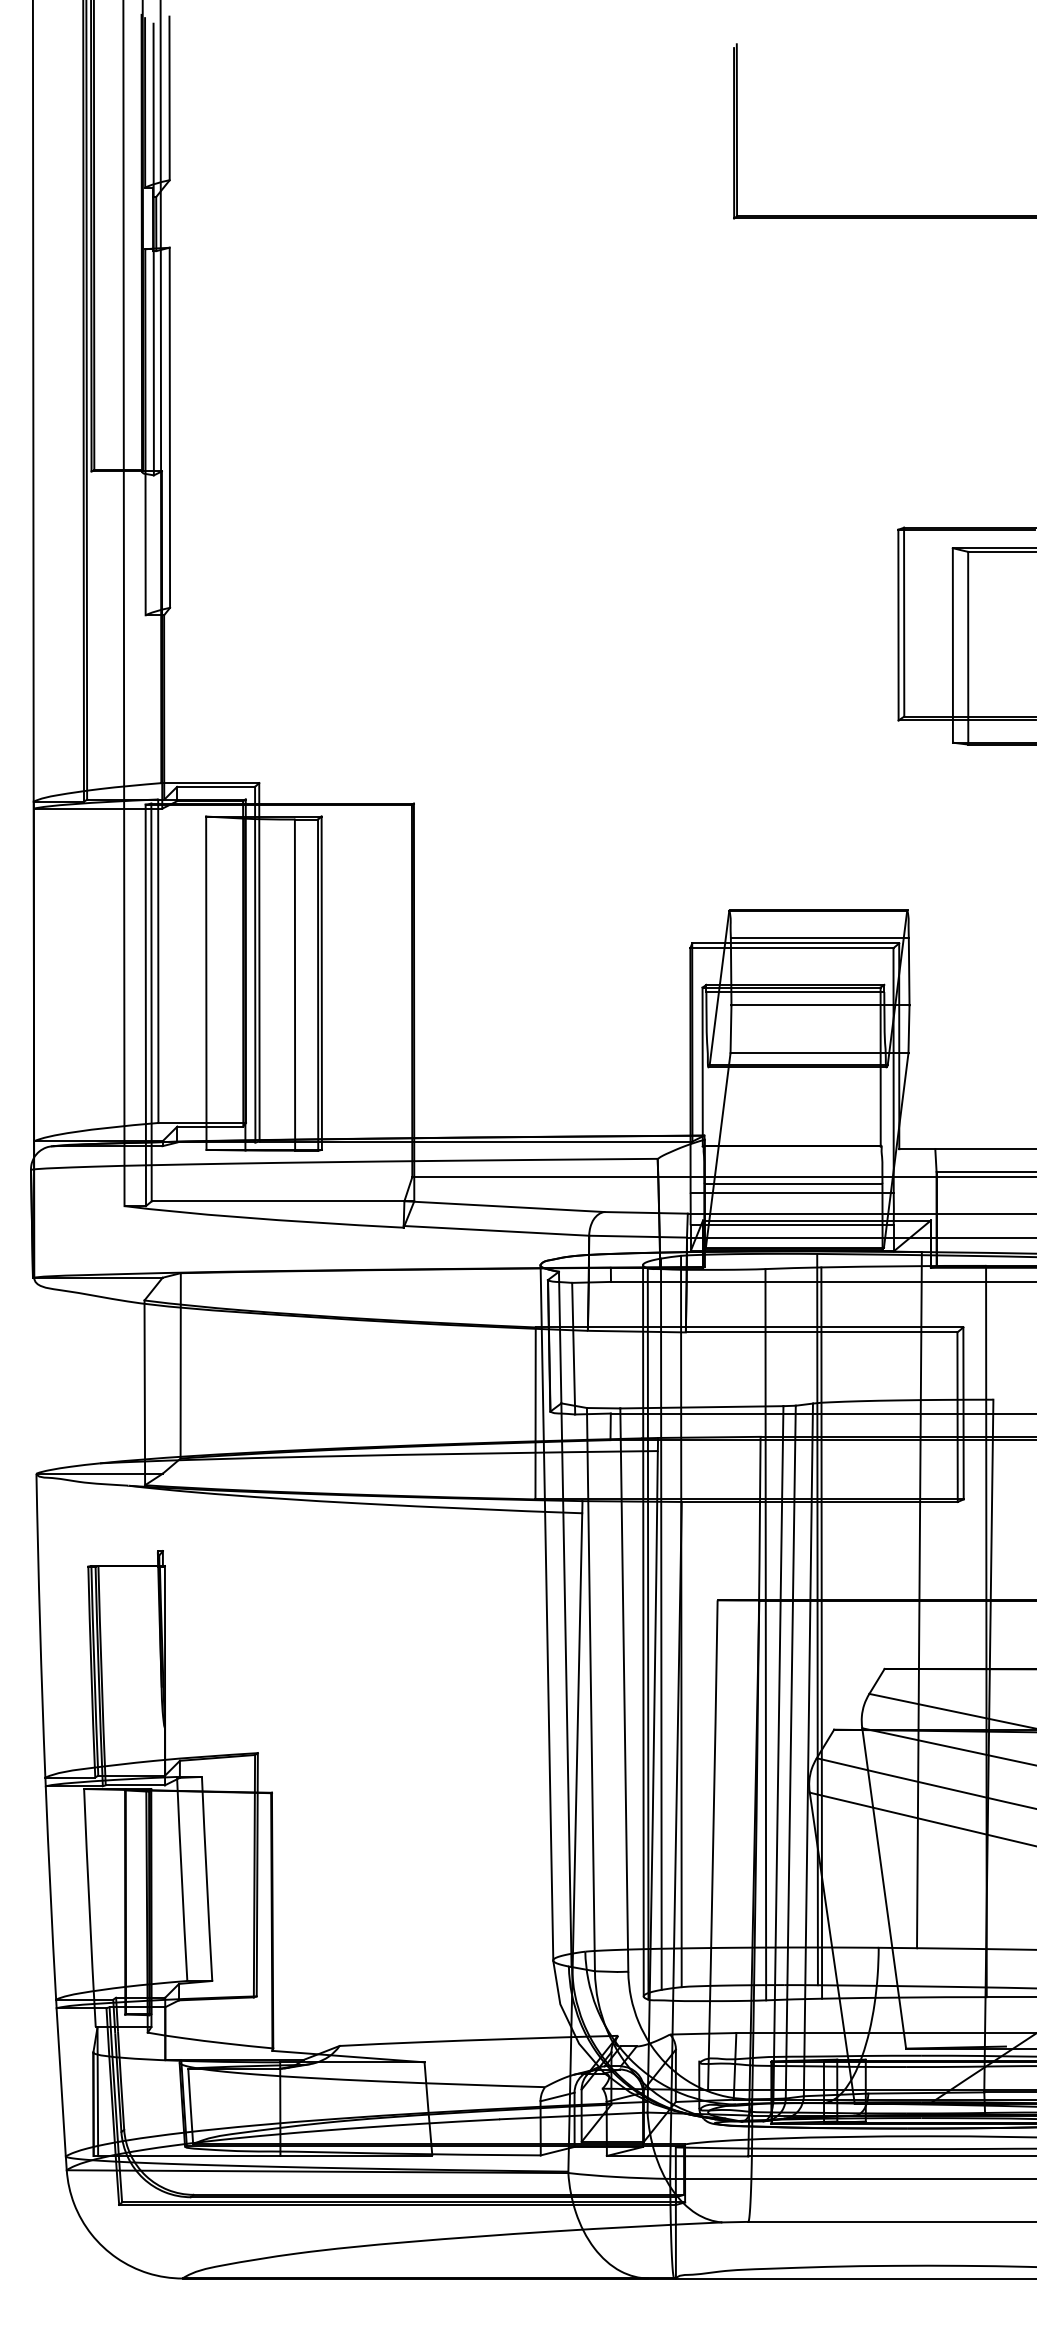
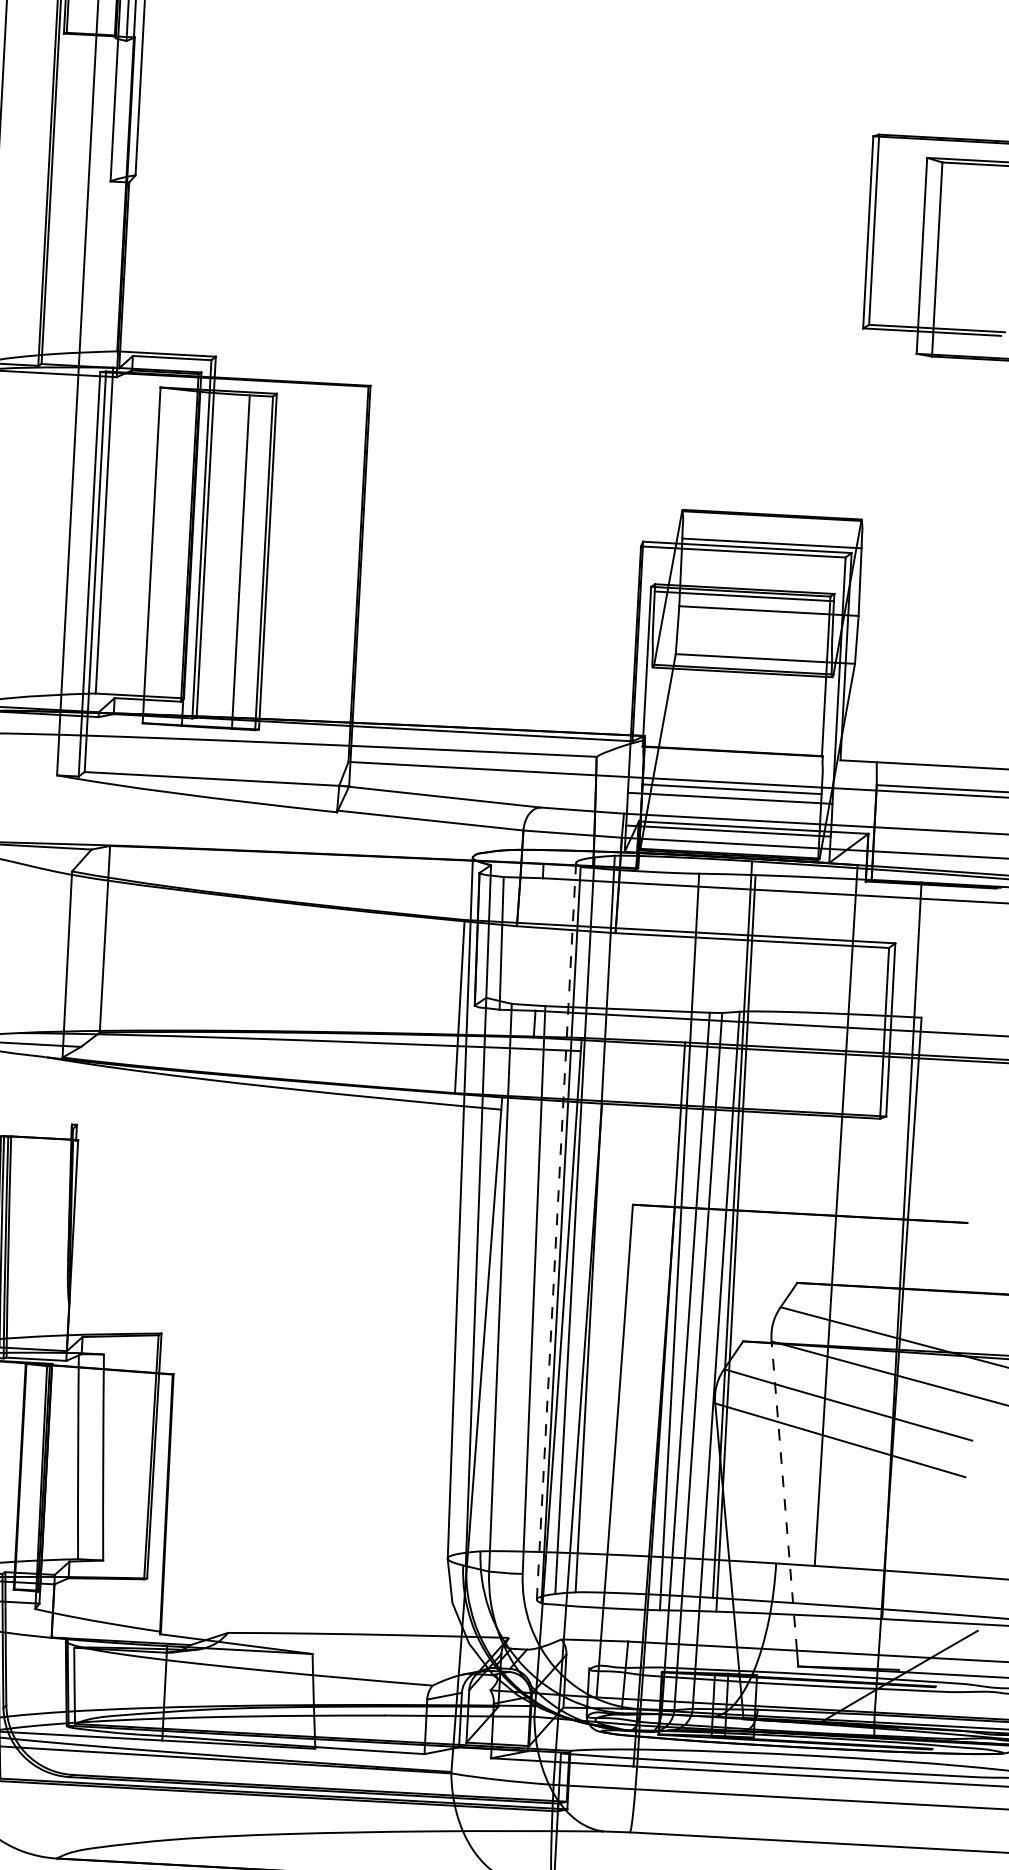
line: (643, 1630) -> (556, 1231), solid -> dashed
line: (883, 1880) -> (784, 1495), solid -> dashed

